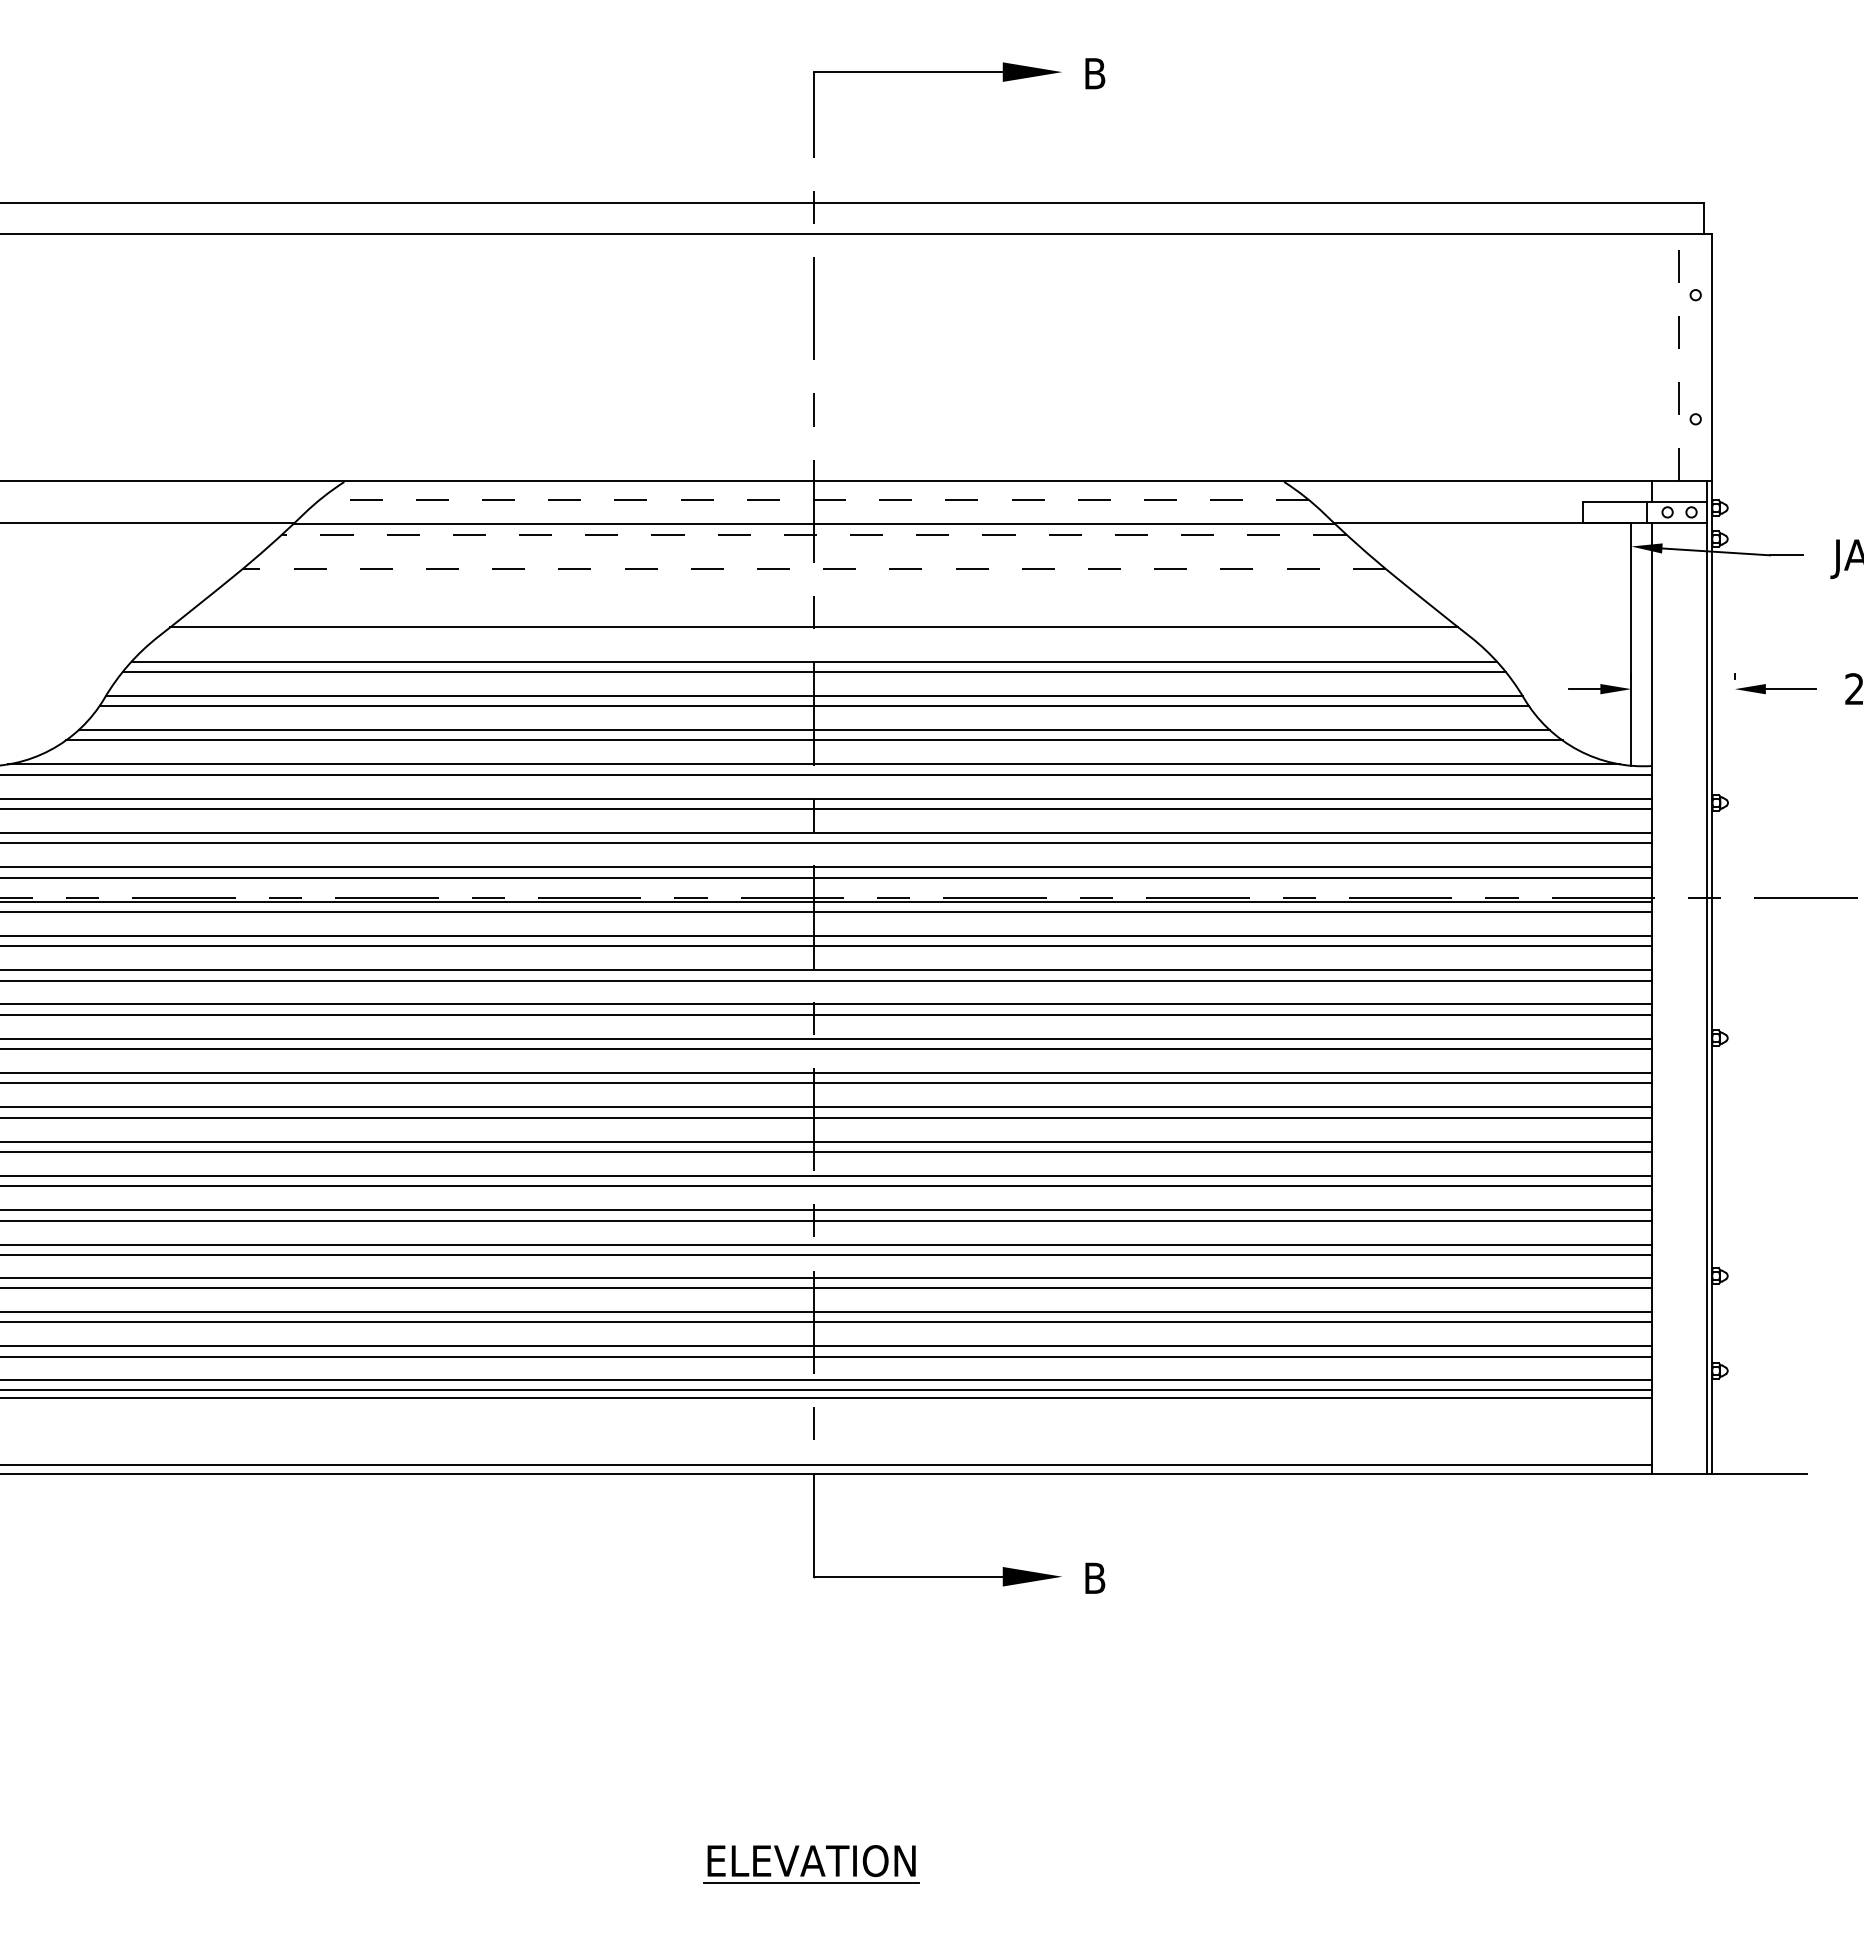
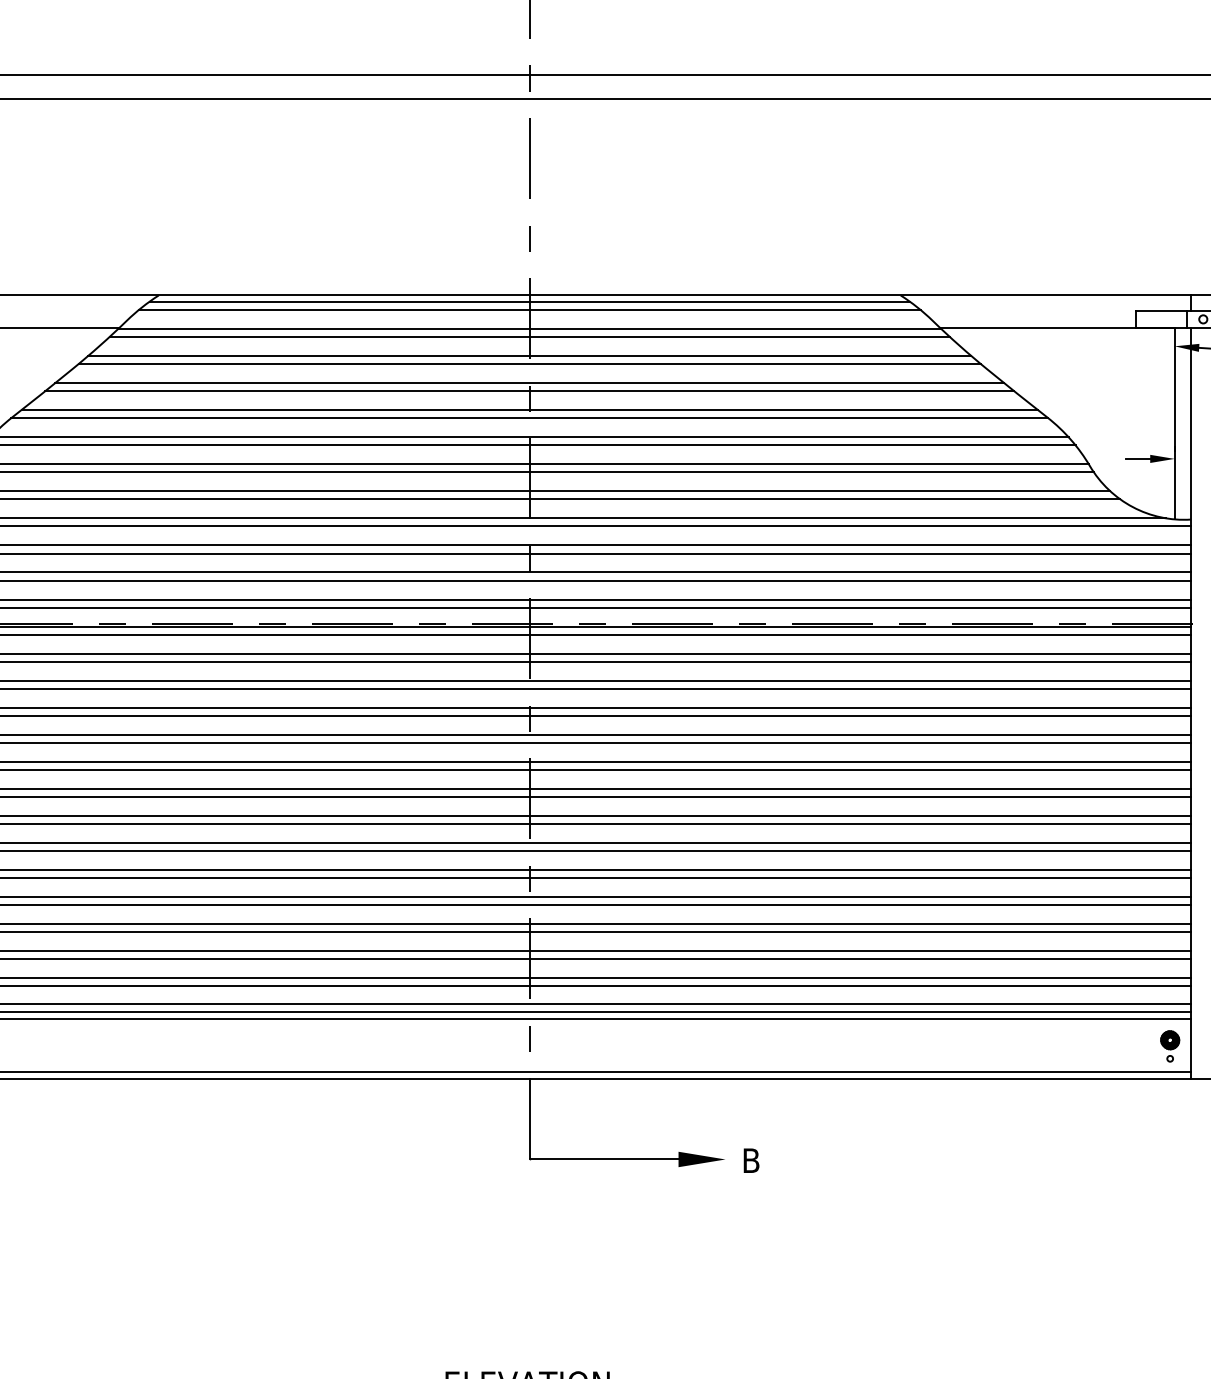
line: (814, 490) -> (529, 302), added
line: (813, 500) -> (529, 310), dashed -> solid
line: (813, 534) -> (529, 336), dashed -> solid
line: (814, 558) -> (529, 355), added
line: (814, 568) -> (529, 363), dashed -> solid
line: (814, 592) -> (529, 382), added
line: (814, 603) -> (529, 391), added
line: (814, 637) -> (529, 418), added
part: (1625, 1433) -> (1170, 1046), added

